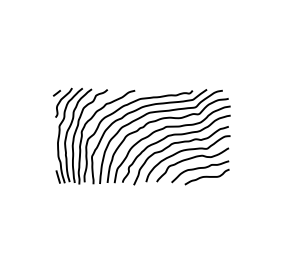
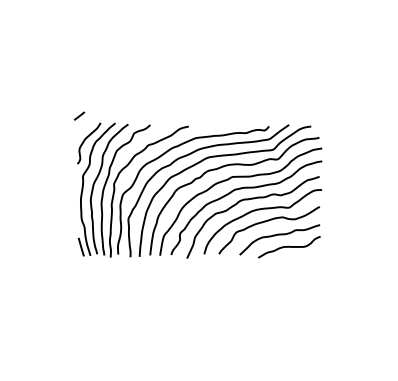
line: (56, 92) -> (79, 115), moved

